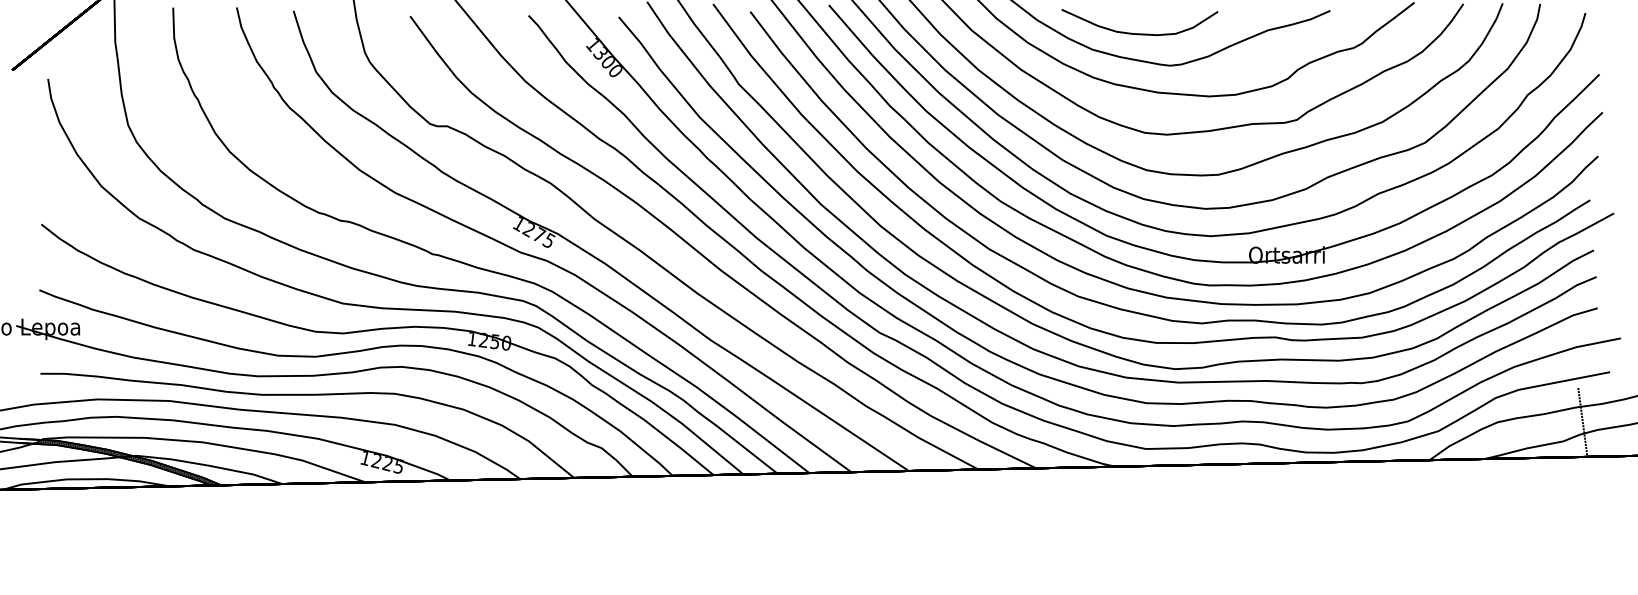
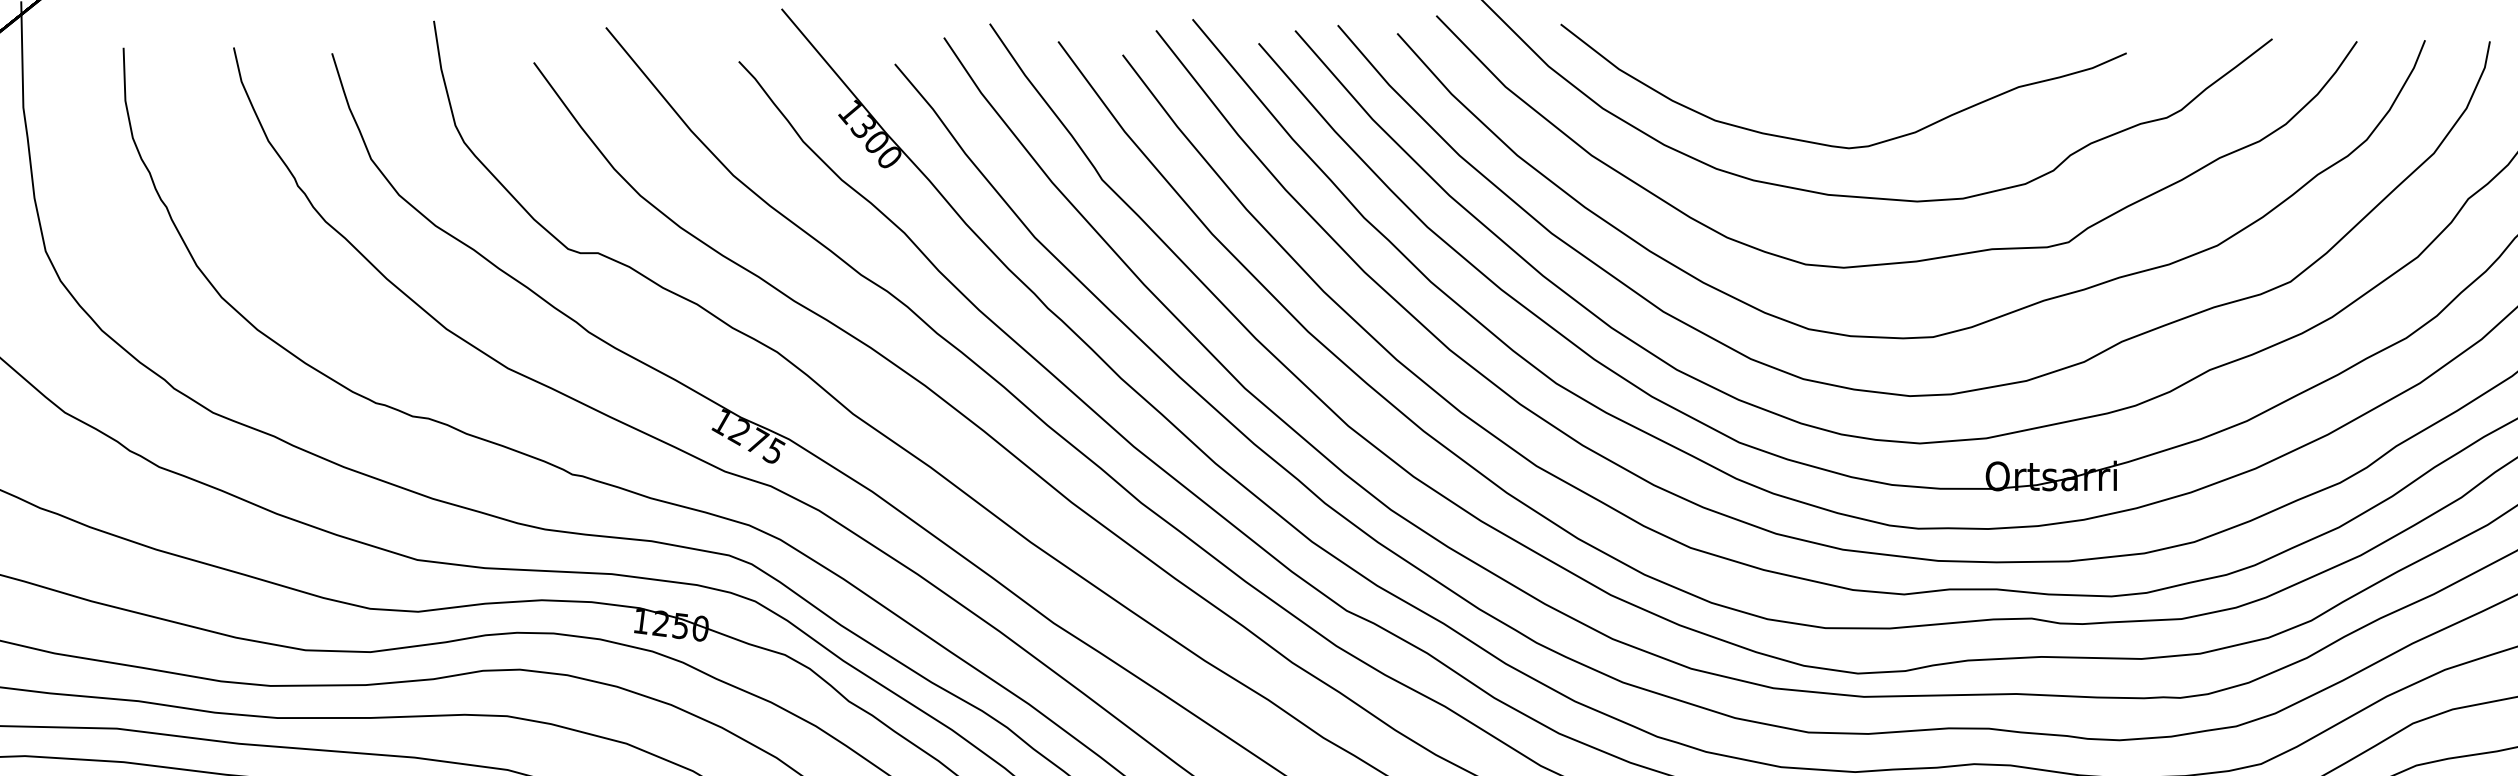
curve: (1139, 33) -> (1796, 92), removed

